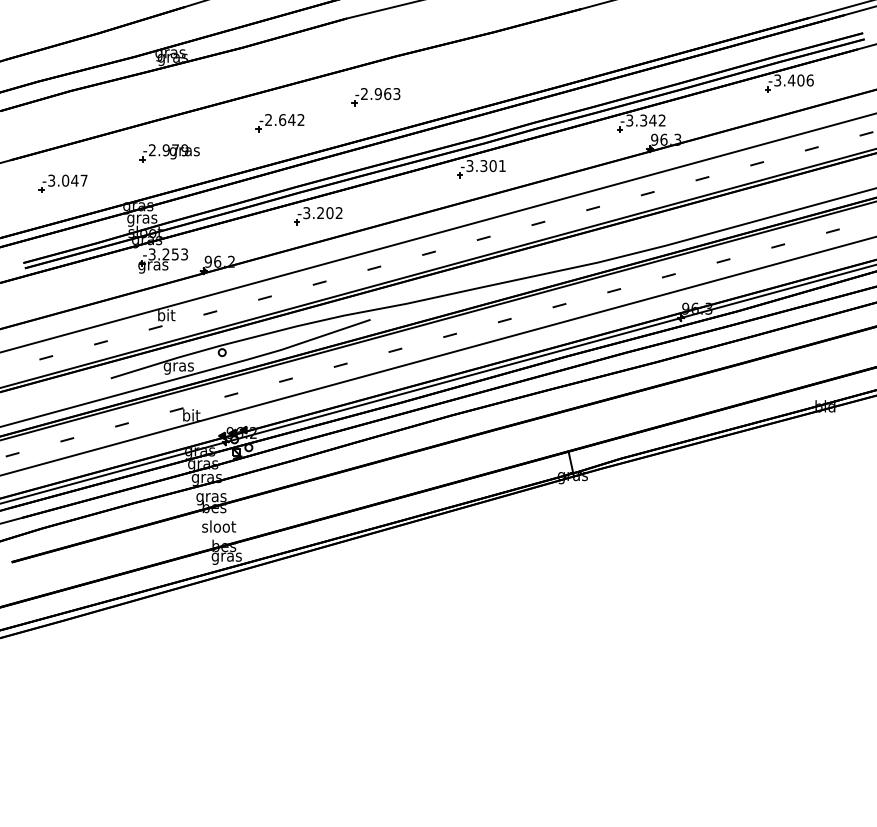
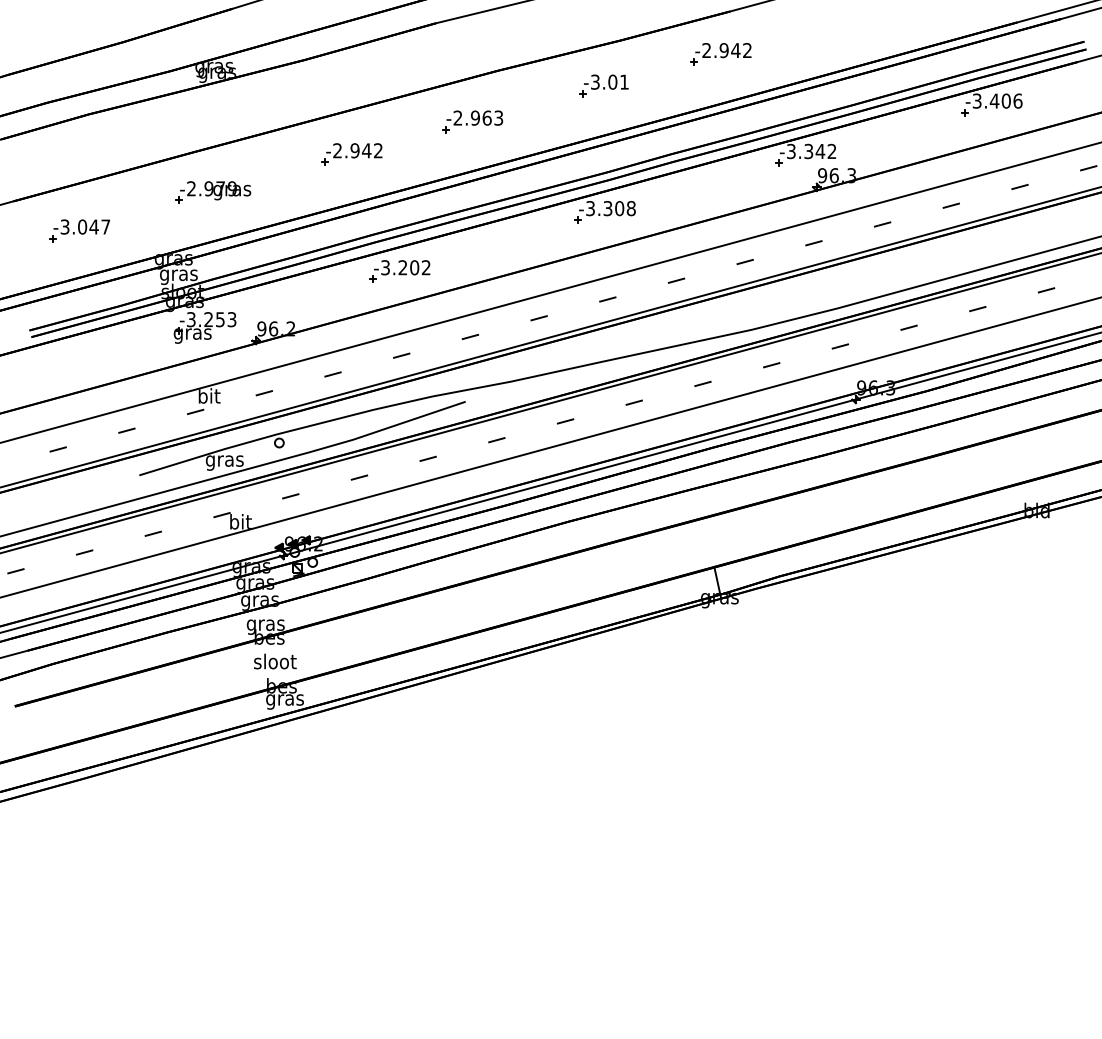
part: (573, 43) -> (720, 54), added
part: (480, 68) -> (603, 86), added
text: (282, 120) -> (355, 151), -2.642 -> -2.942
text: (501, 166) -> (630, 209), -3.301 -> -3.308

